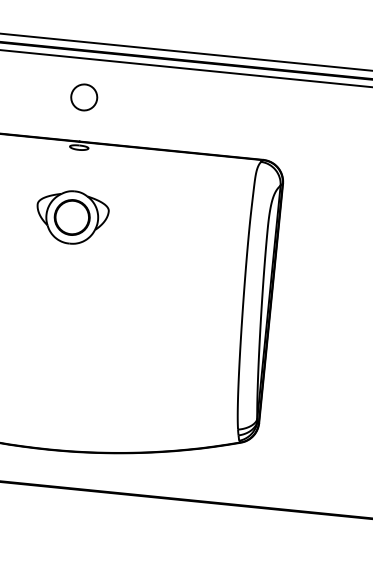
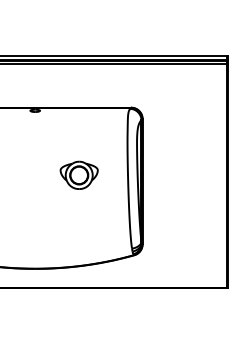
circle: (82, 97) -> (34, 84), removed
part: (71, 215) -> (78, 174), moved

